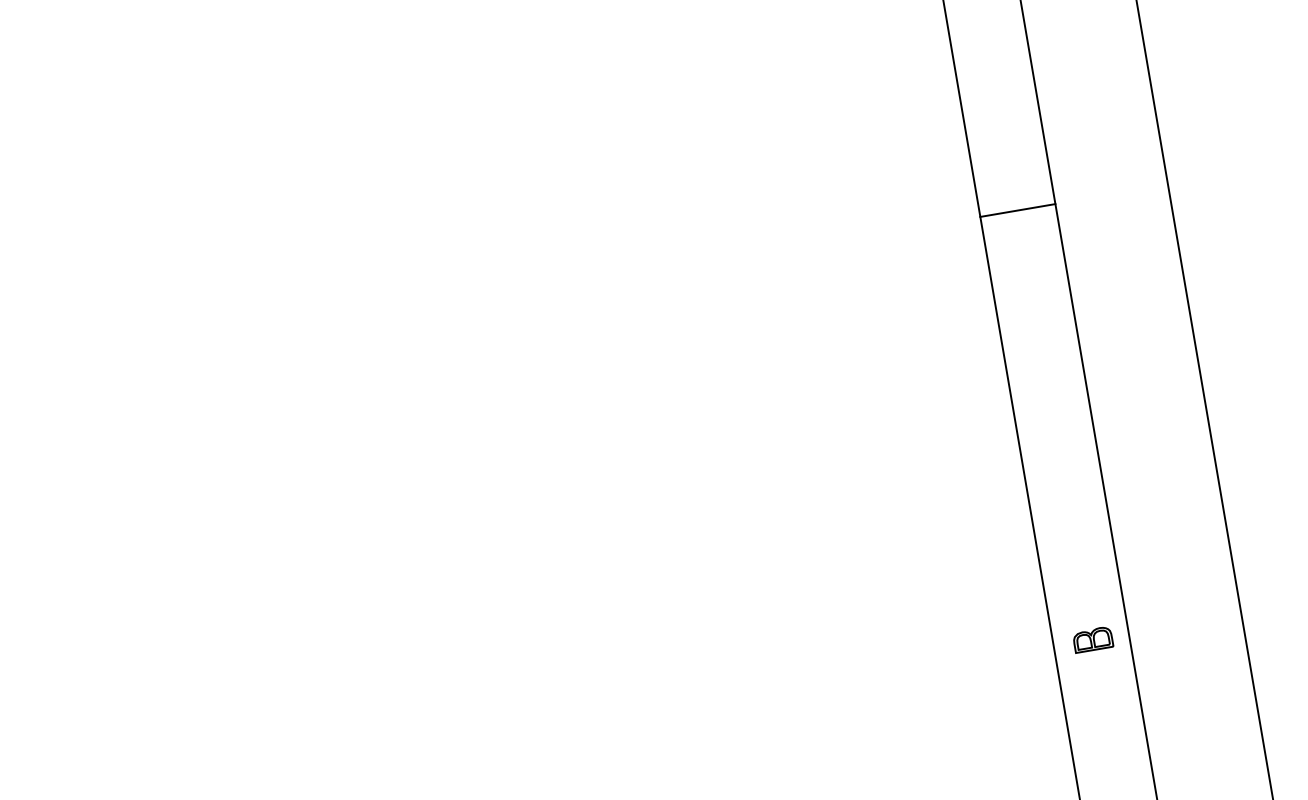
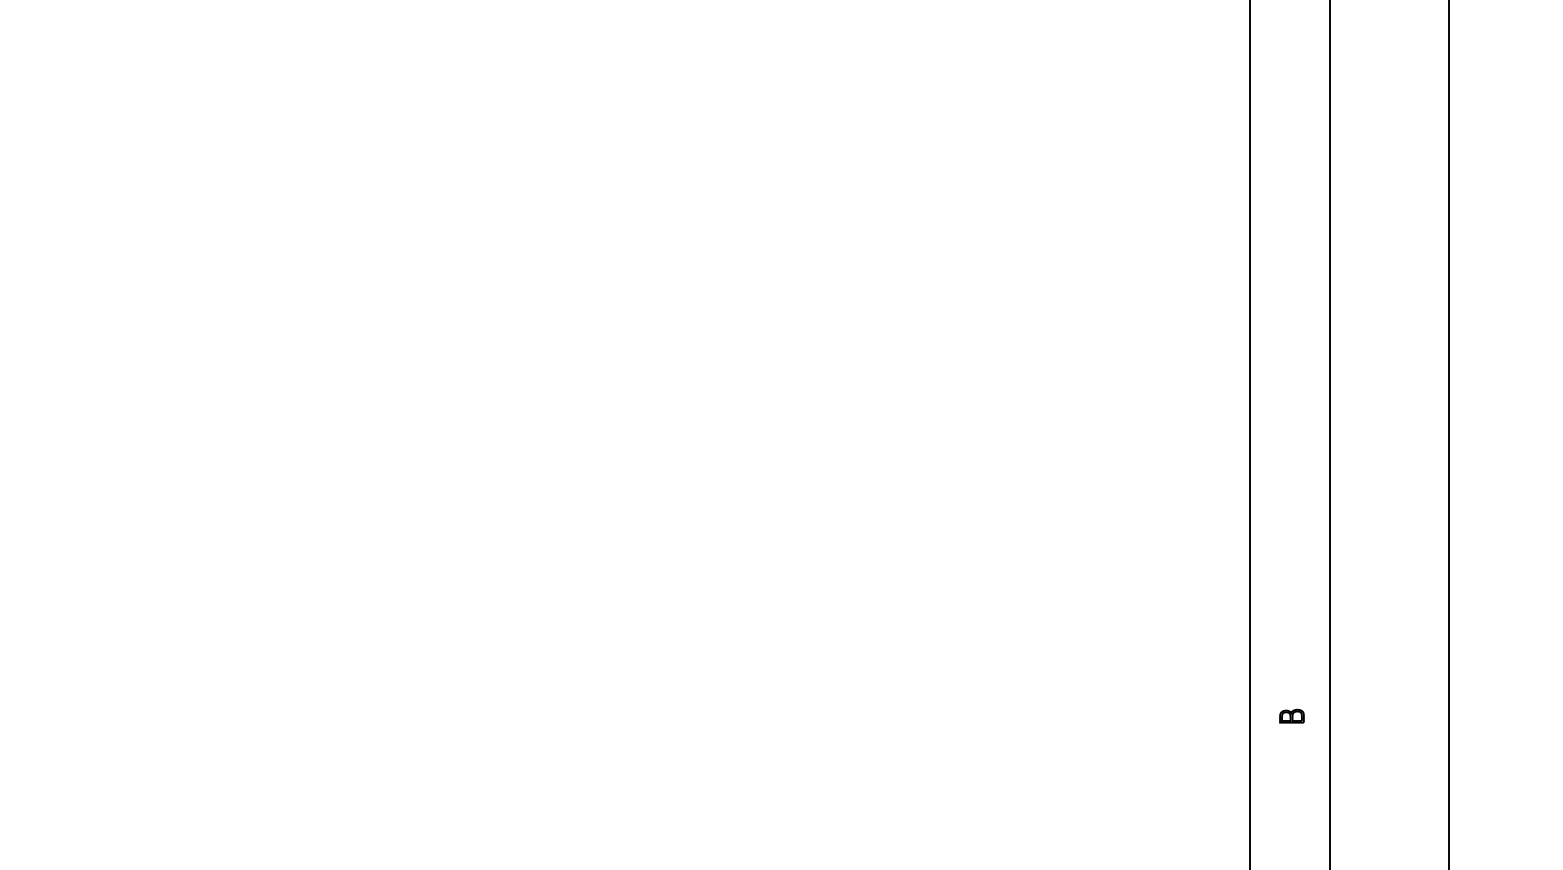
line: (1017, 210) -> (1289, 262), removed
part: (1092, 638) -> (1291, 715), size x0.6

